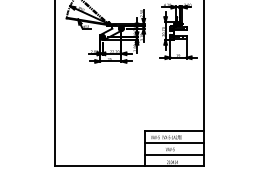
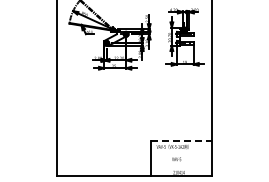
line: (174, 131) -> (181, 140), solid -> dashed
line: (173, 142) -> (180, 152), removed
line: (173, 155) -> (180, 165), removed

